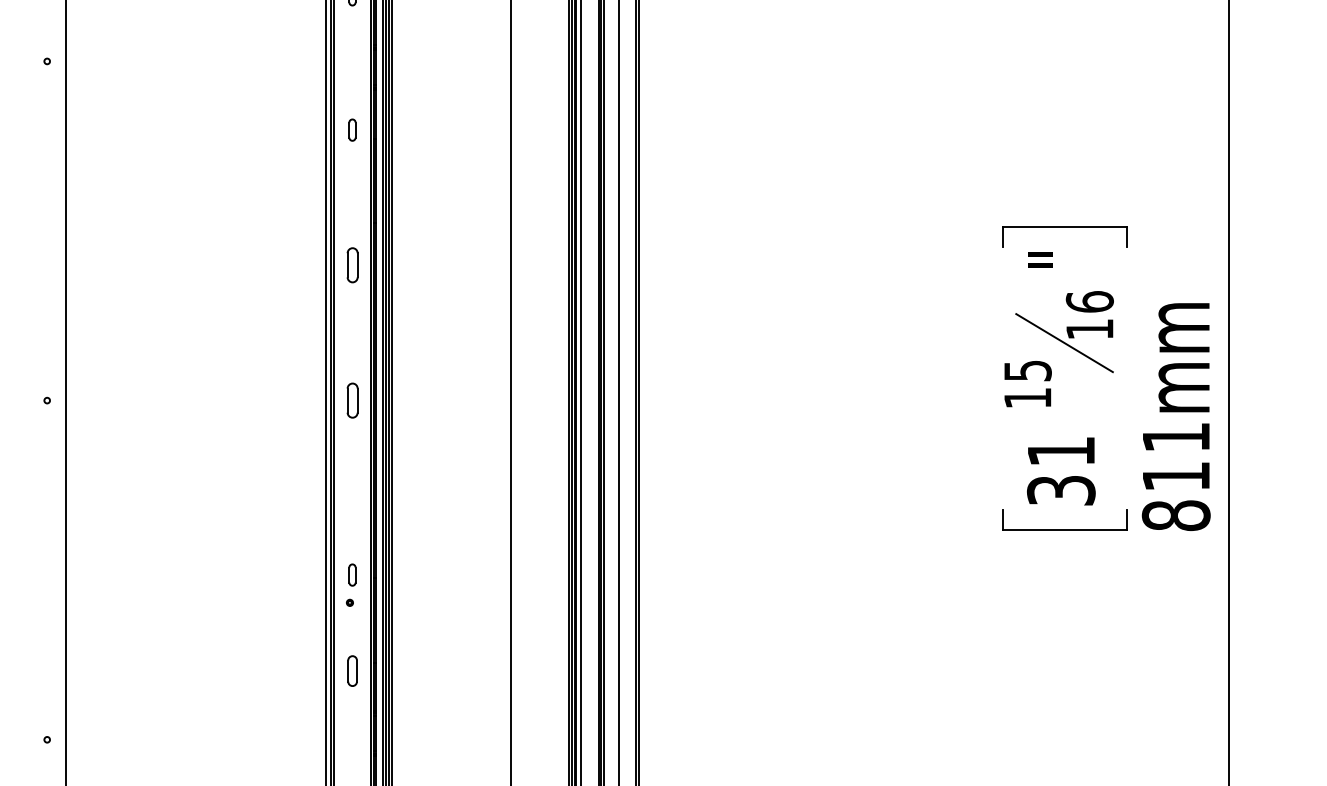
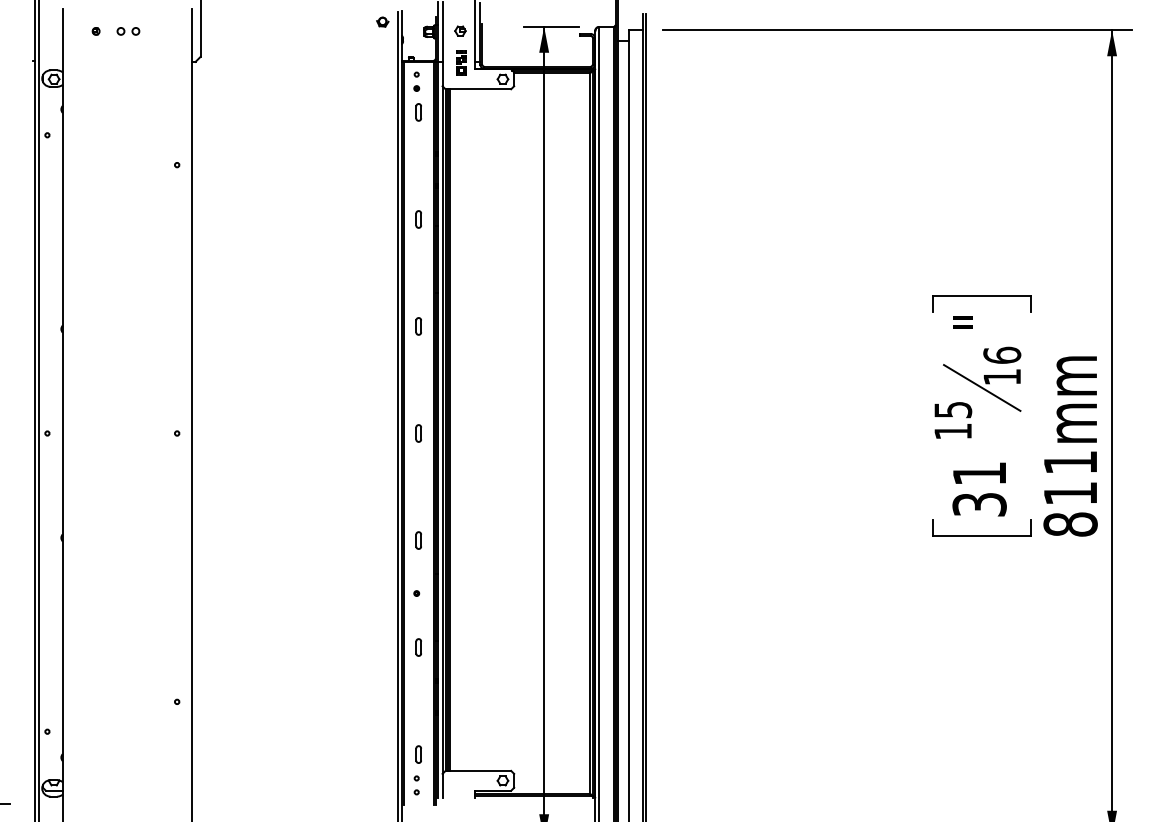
part: (352, 265) -> (418, 326), size x0.62
part: (352, 400) -> (418, 433), size x0.62
part: (352, 574) -> (418, 540), moved
part: (352, 671) -> (418, 647), size x0.71

